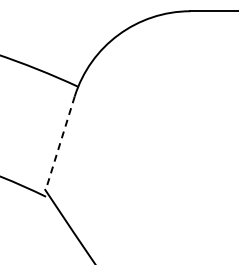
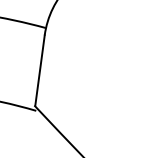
line: (60, 143) -> (40, 70), dashed -> solid

